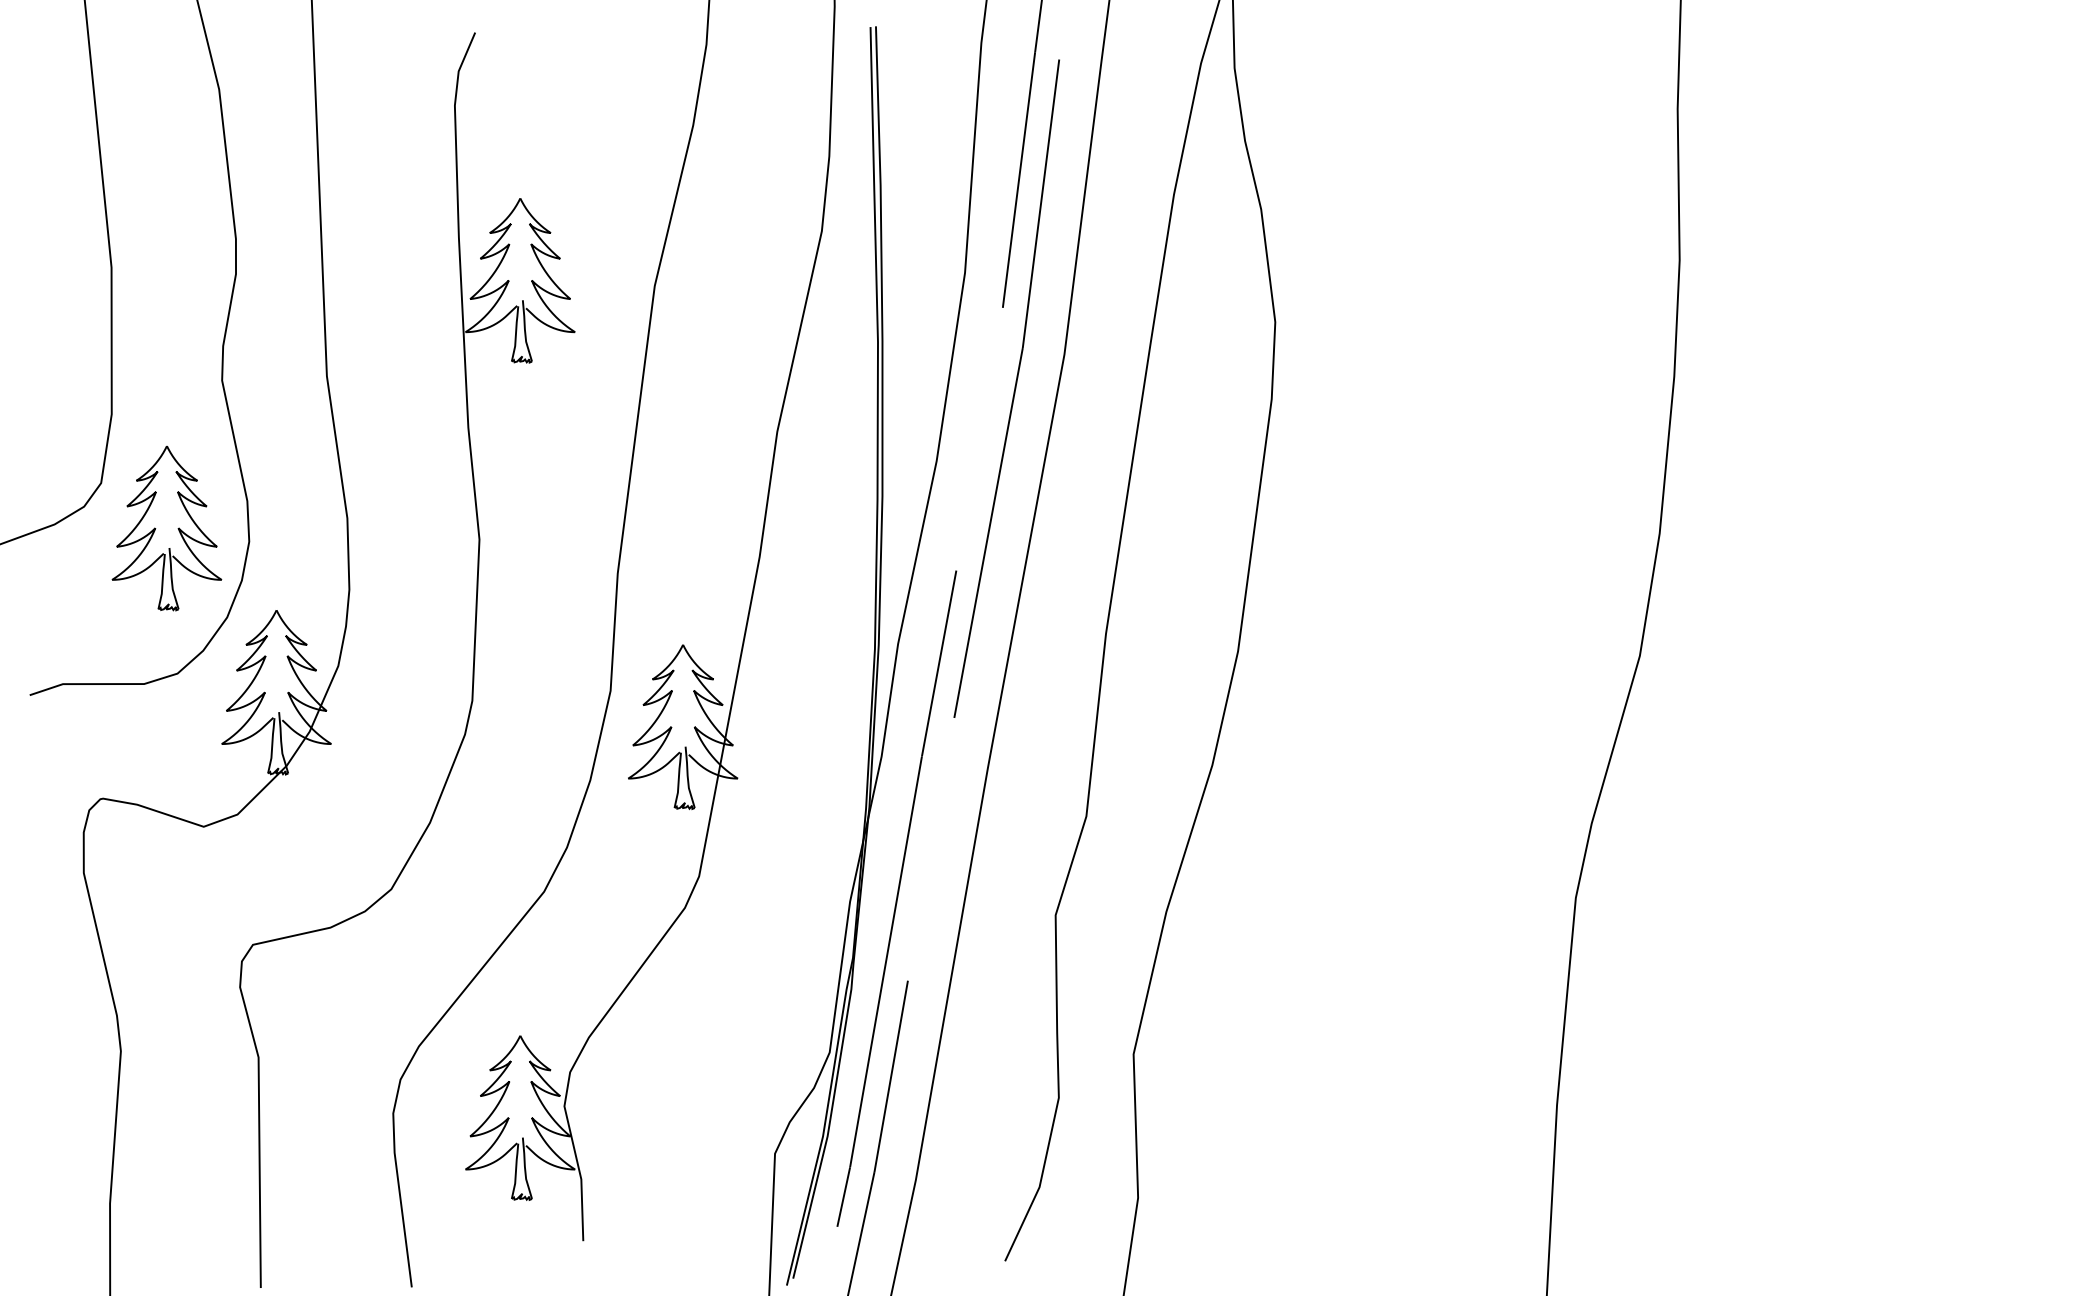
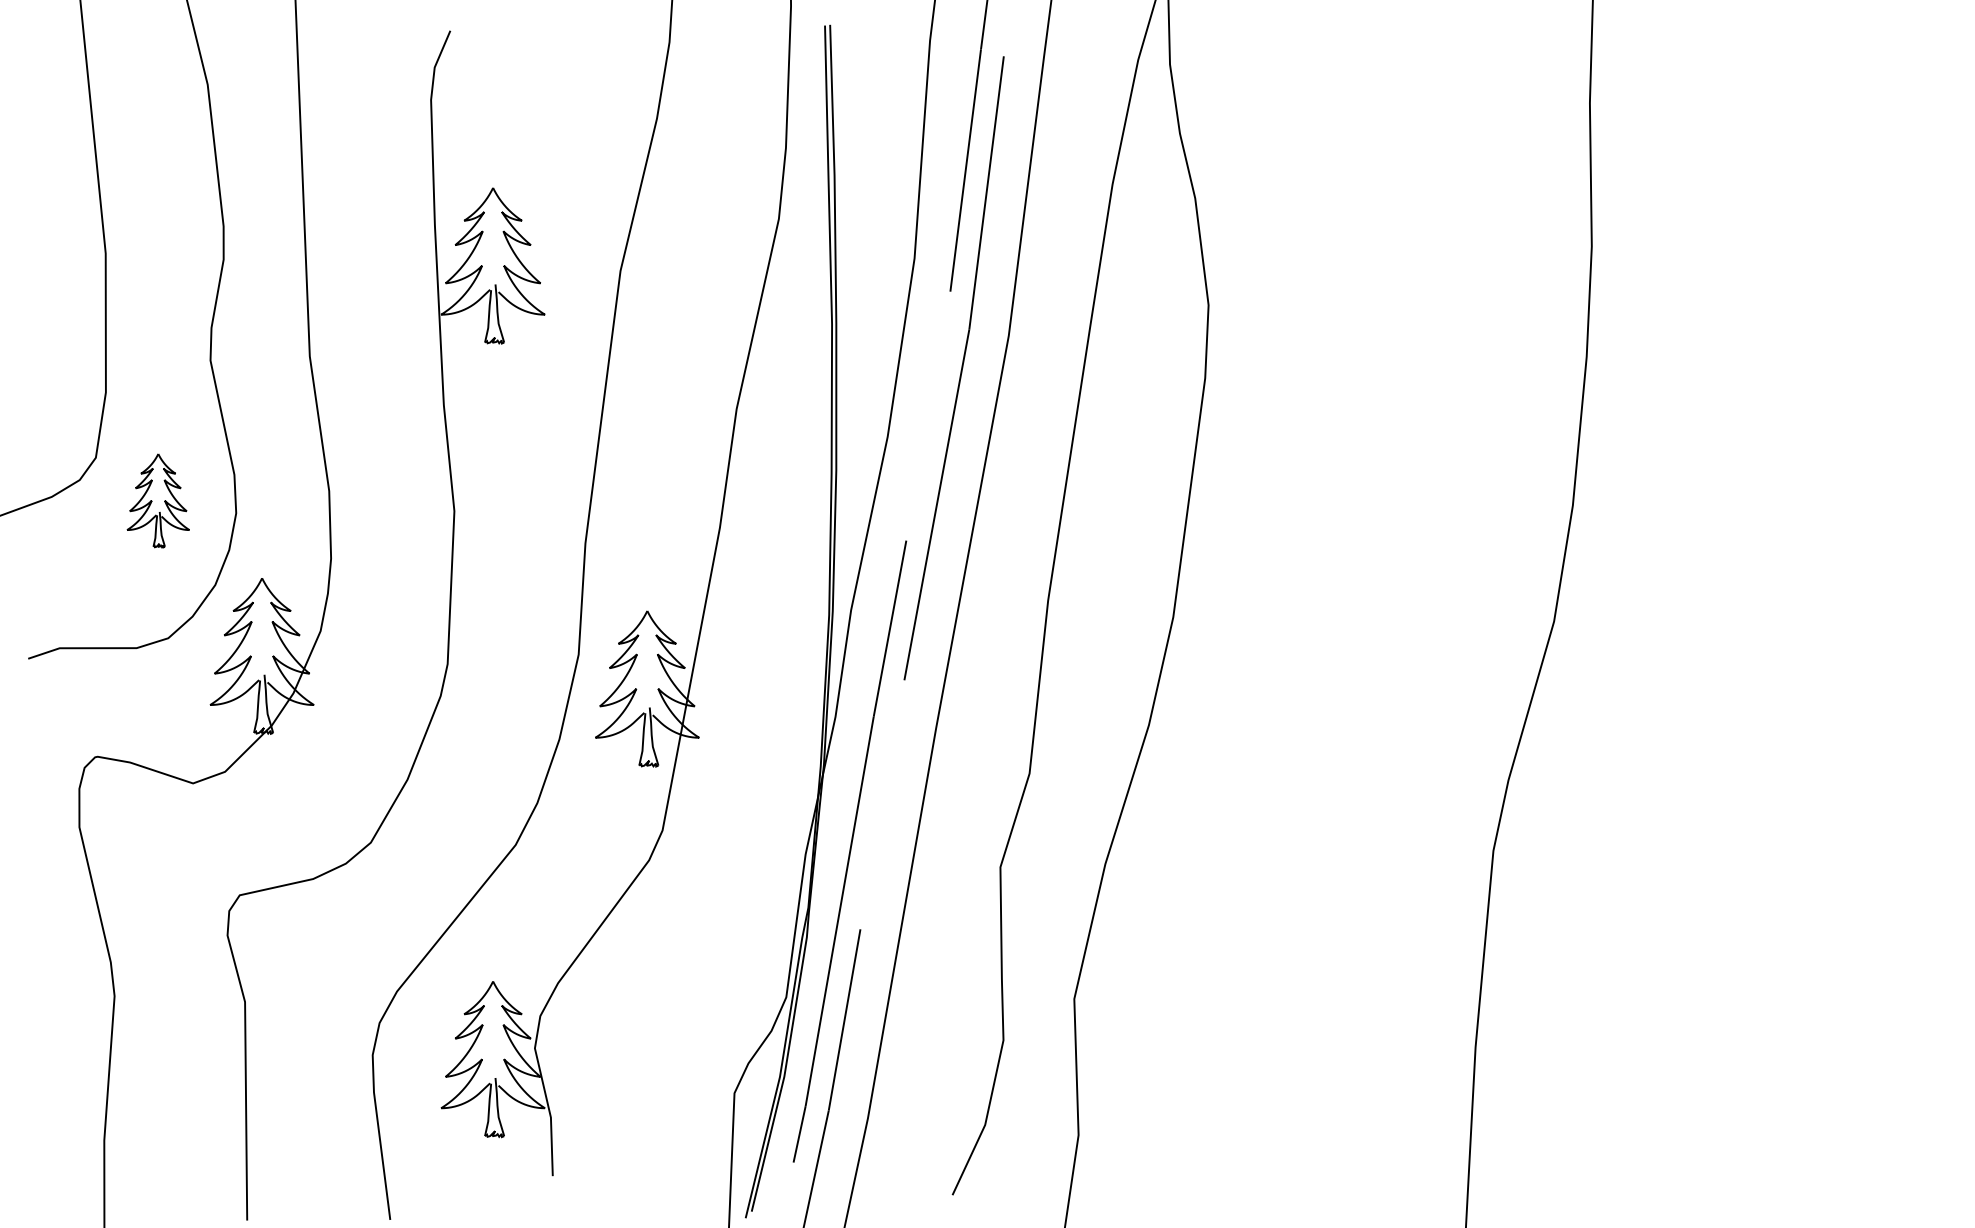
part: (167, 528) -> (158, 500), size x0.6

